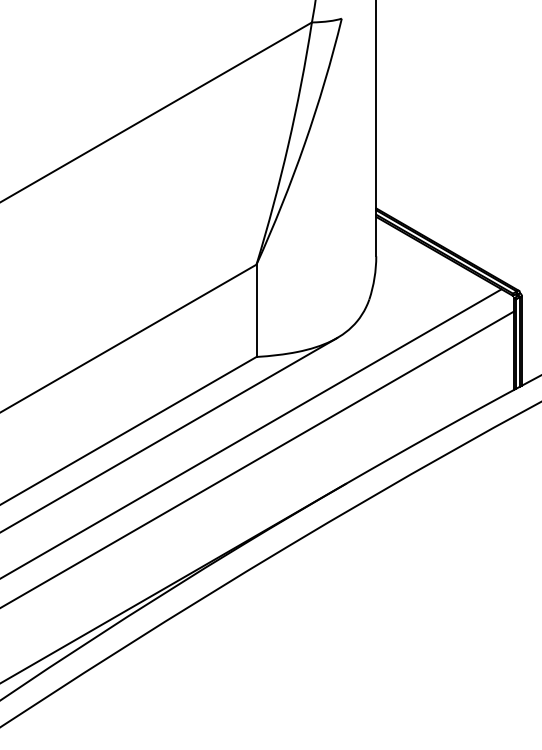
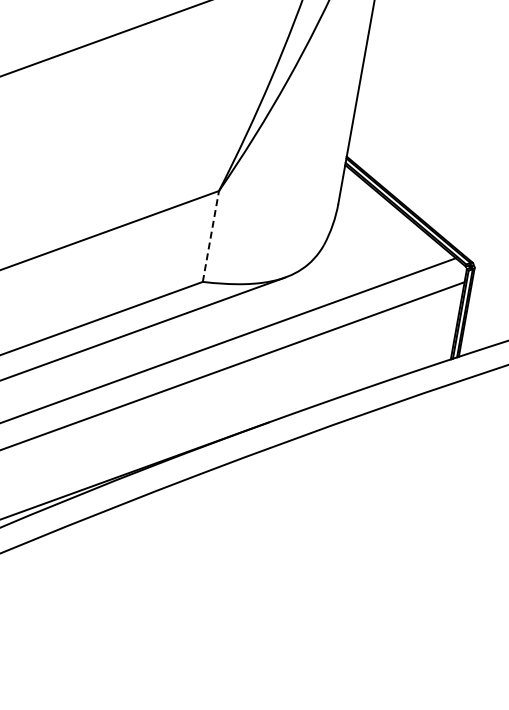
line: (256, 310) -> (210, 236), solid -> dashed

